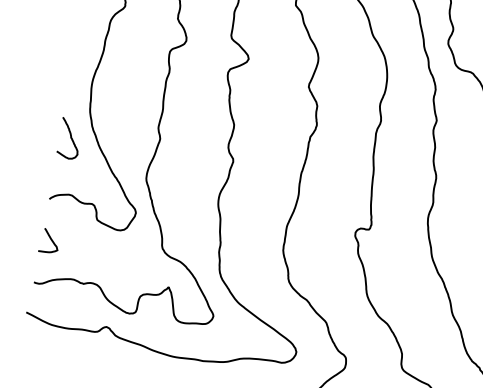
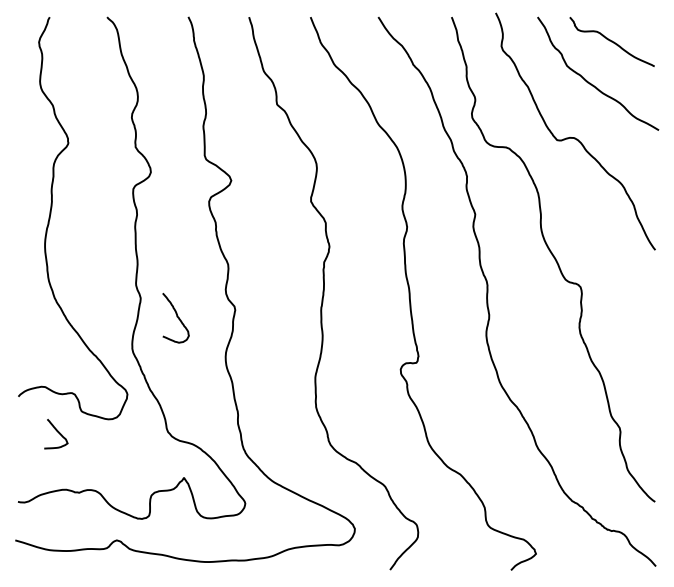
curve: (70, 139) -> (177, 318), moved
curve: (50, 240) -> (57, 432), moved

